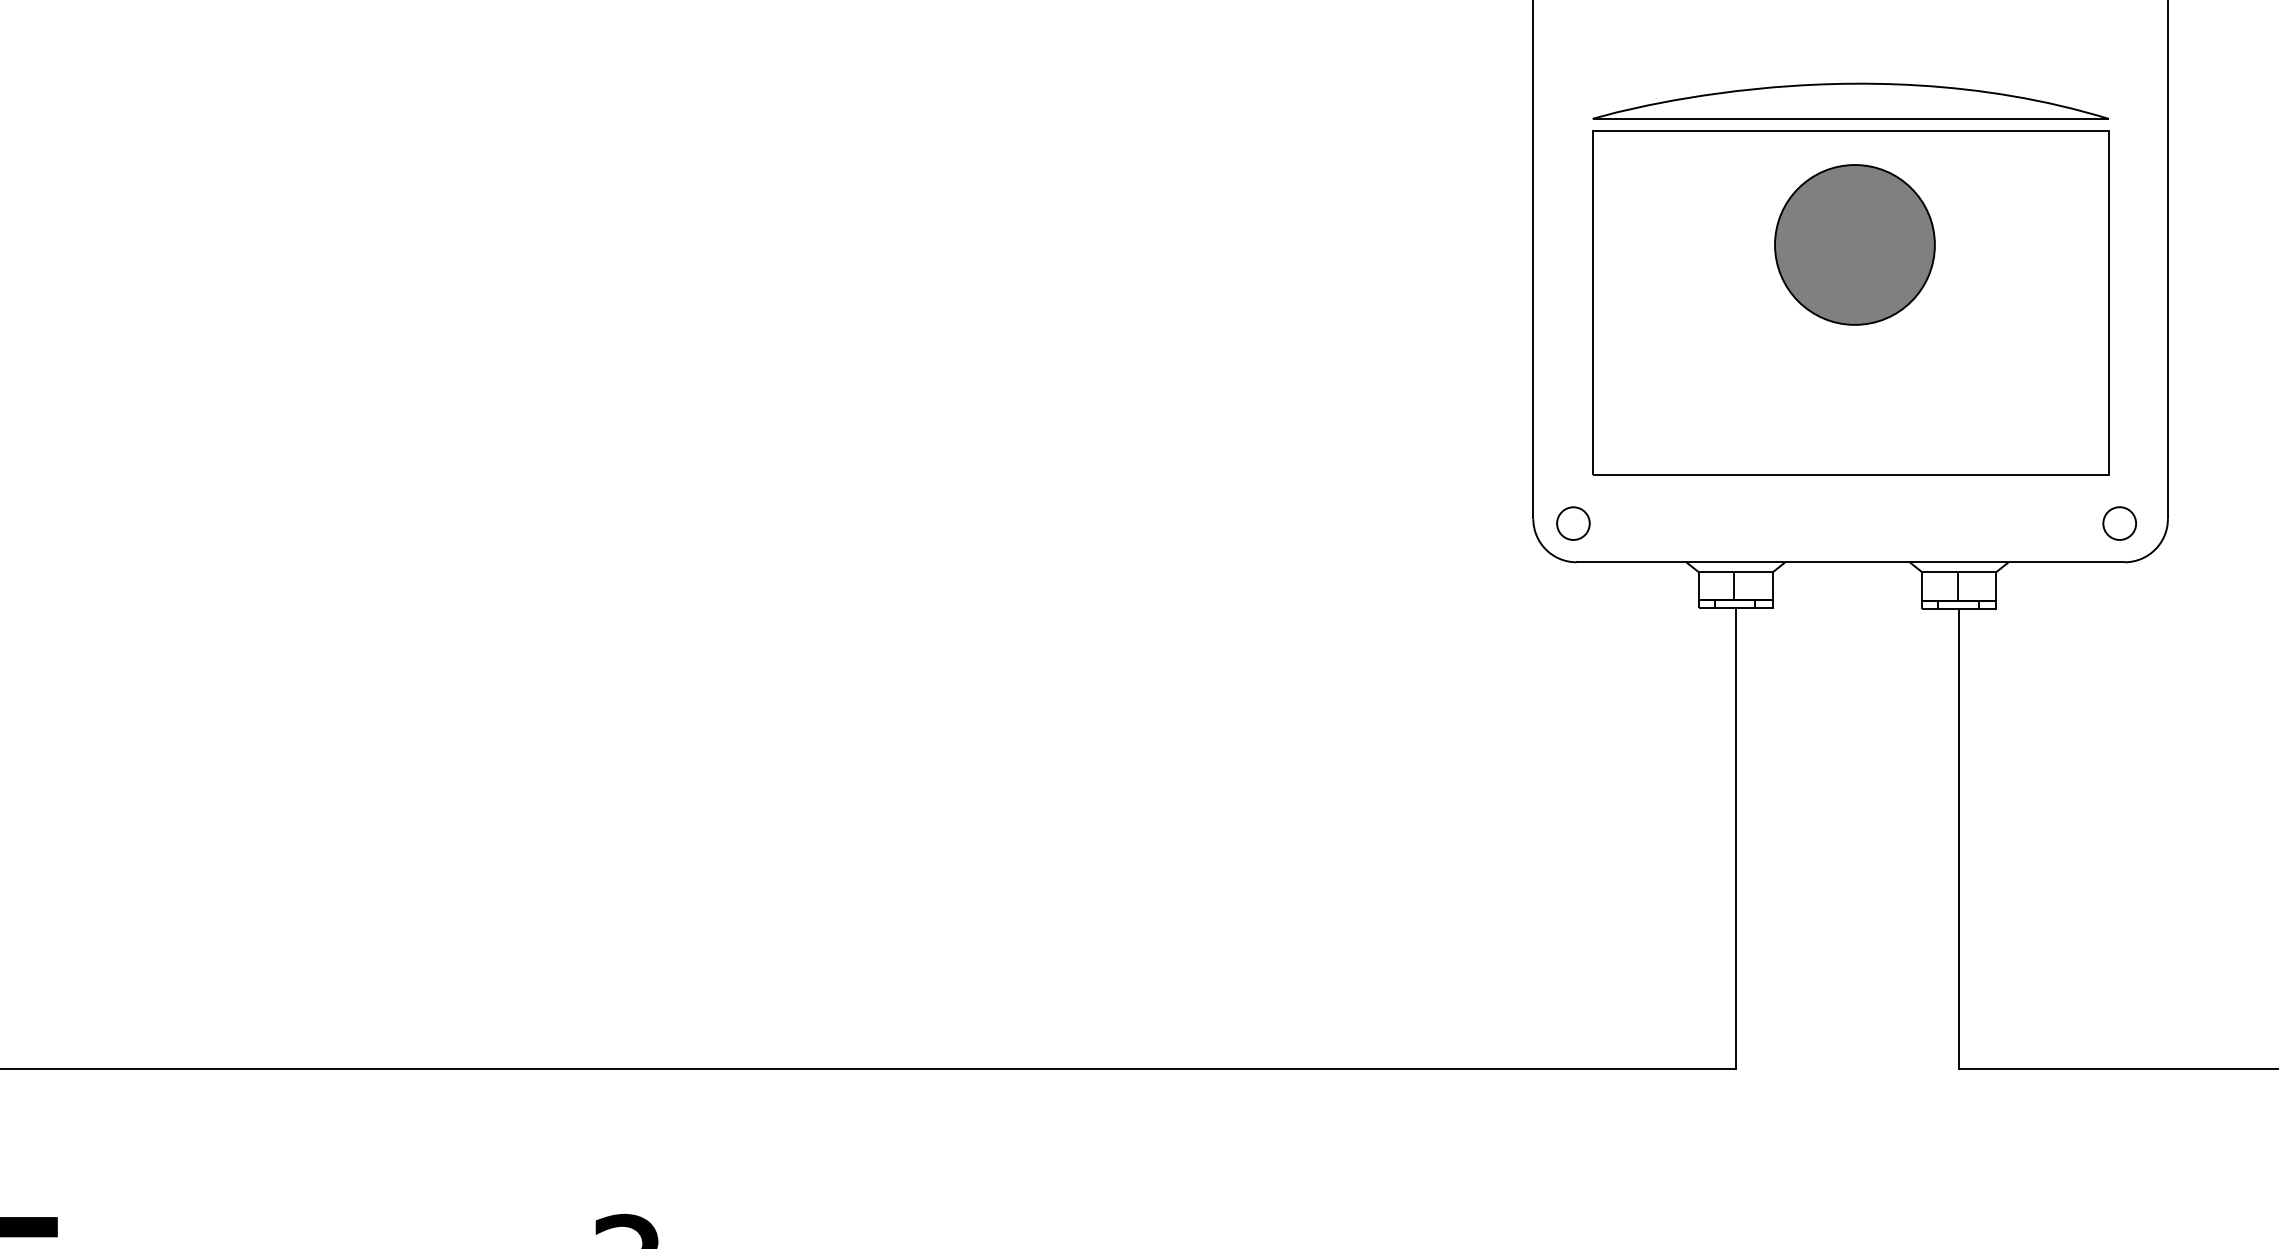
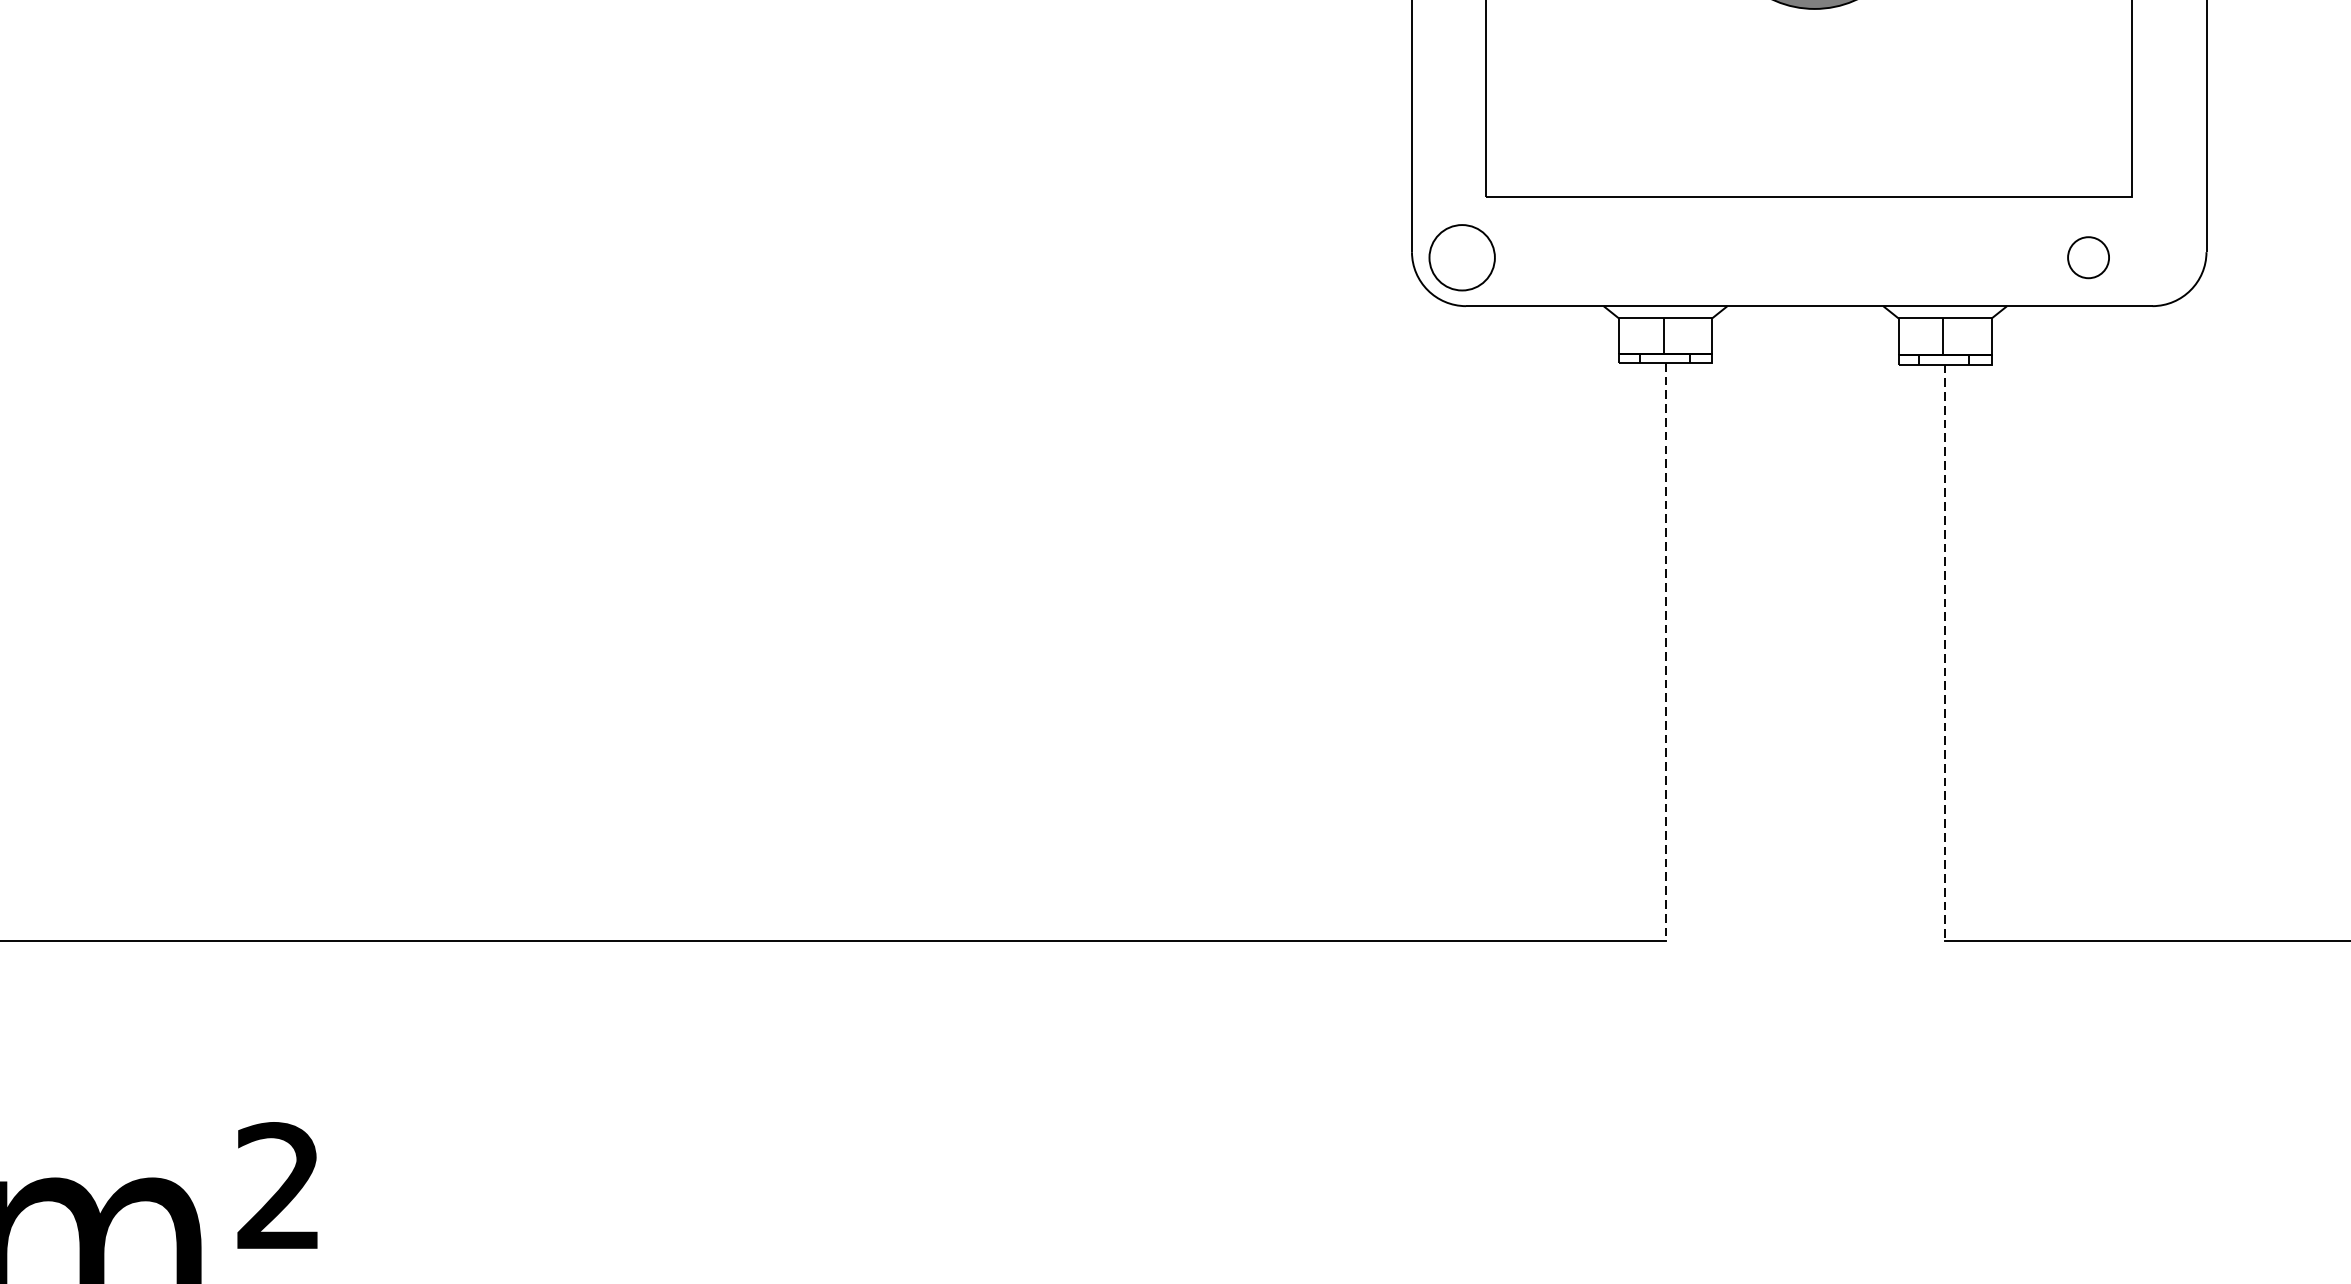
circle: (1573, 523) -> (1462, 257), size x1.6
circle: (2119, 523) -> (2088, 257), moved
line: (1735, 838) -> (1665, 651), solid -> dashed
line: (1959, 839) -> (1945, 653), solid -> dashed

